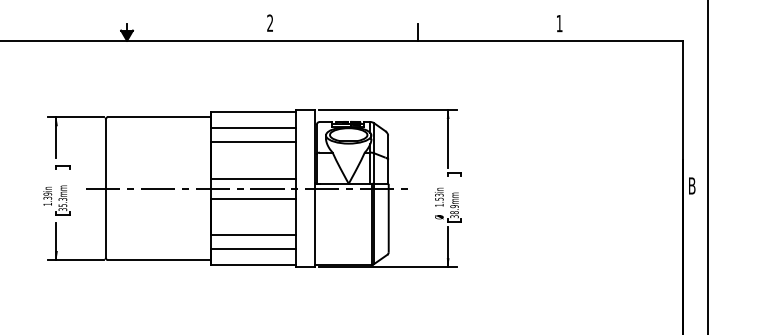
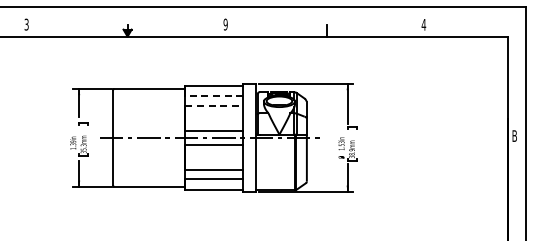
text: (269, 23) -> (225, 24), 2 -> 9
text: (558, 23) -> (423, 24), 1 -> 4
line: (252, 128) -> (213, 96), solid -> dashed
line: (253, 142) -> (214, 106), solid -> dashed

